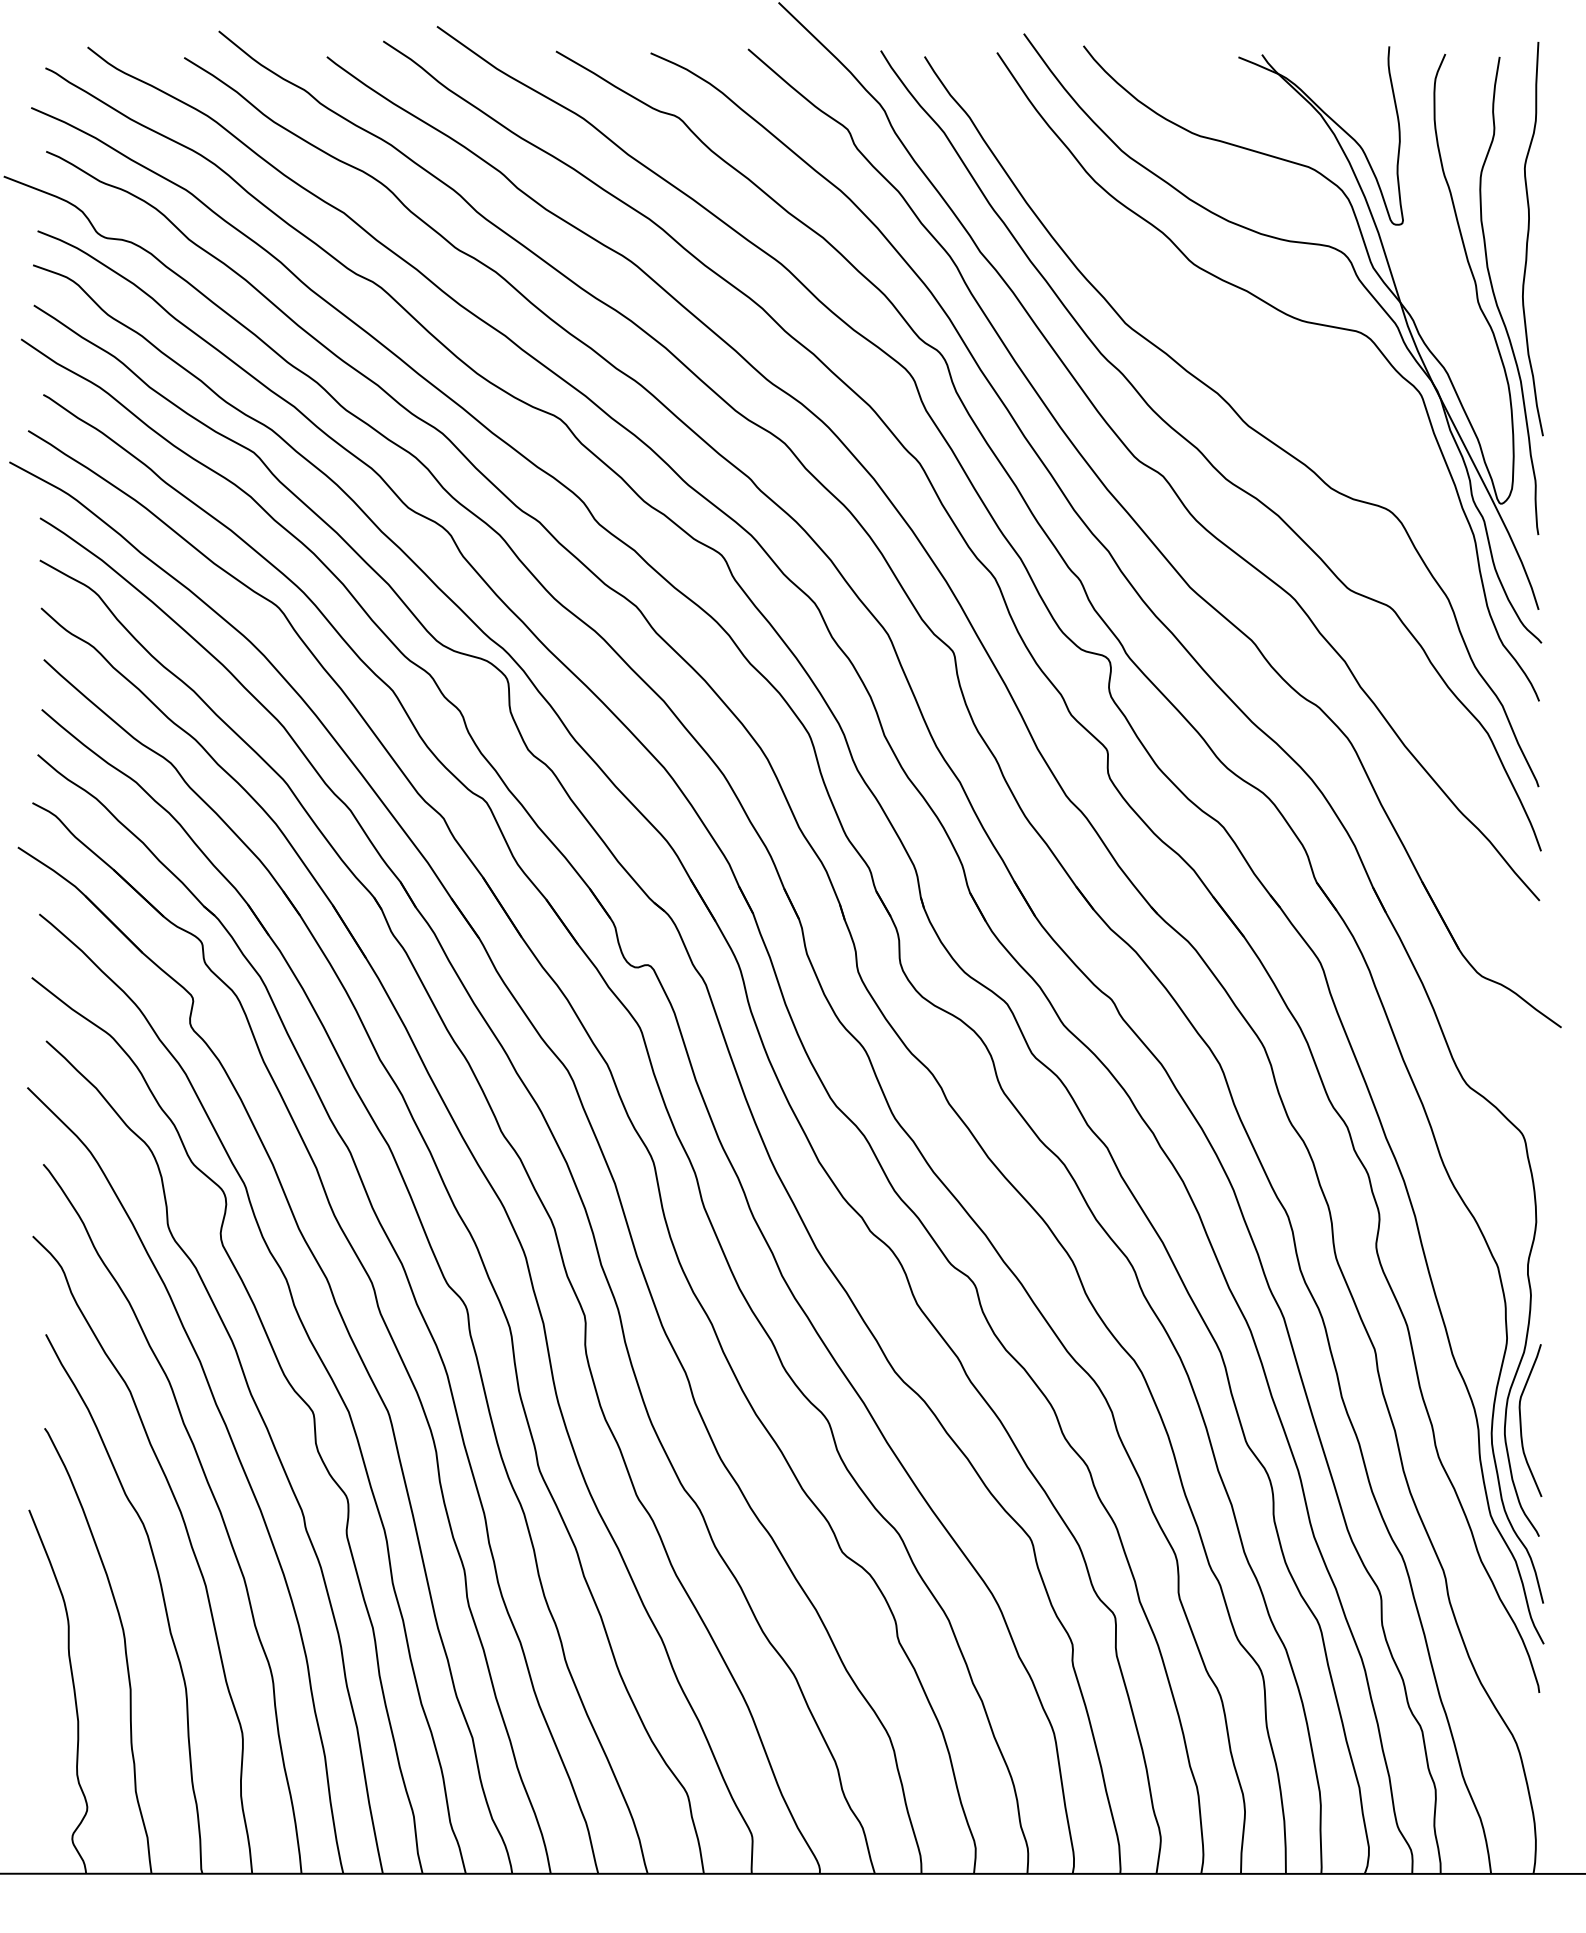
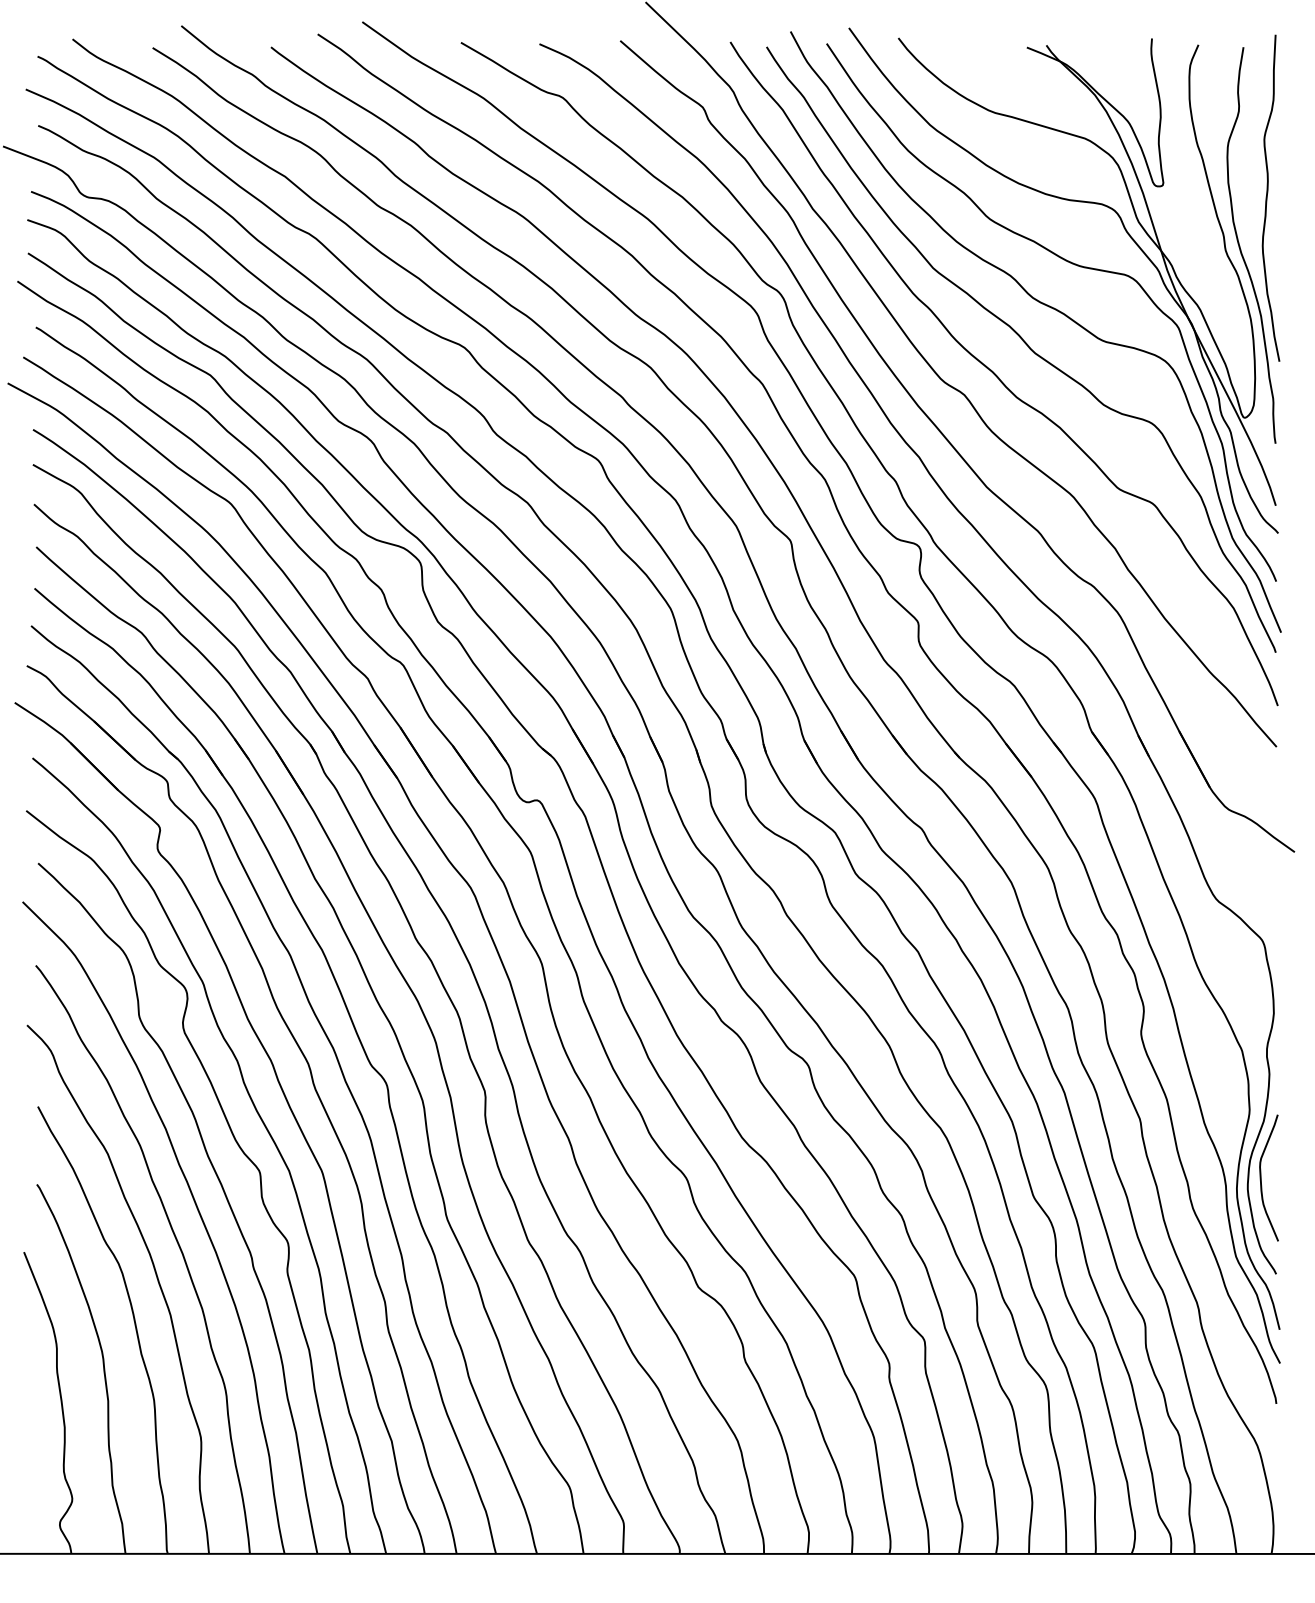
curve: (1264, 370) -> (1048, 307), added

